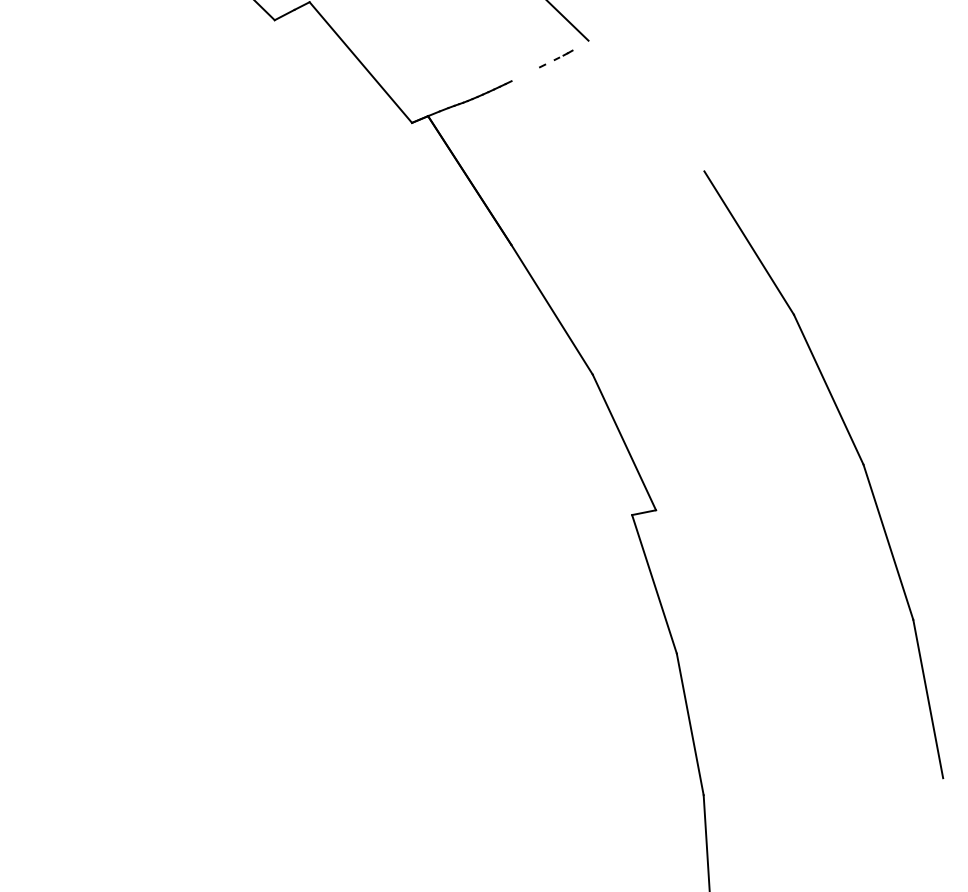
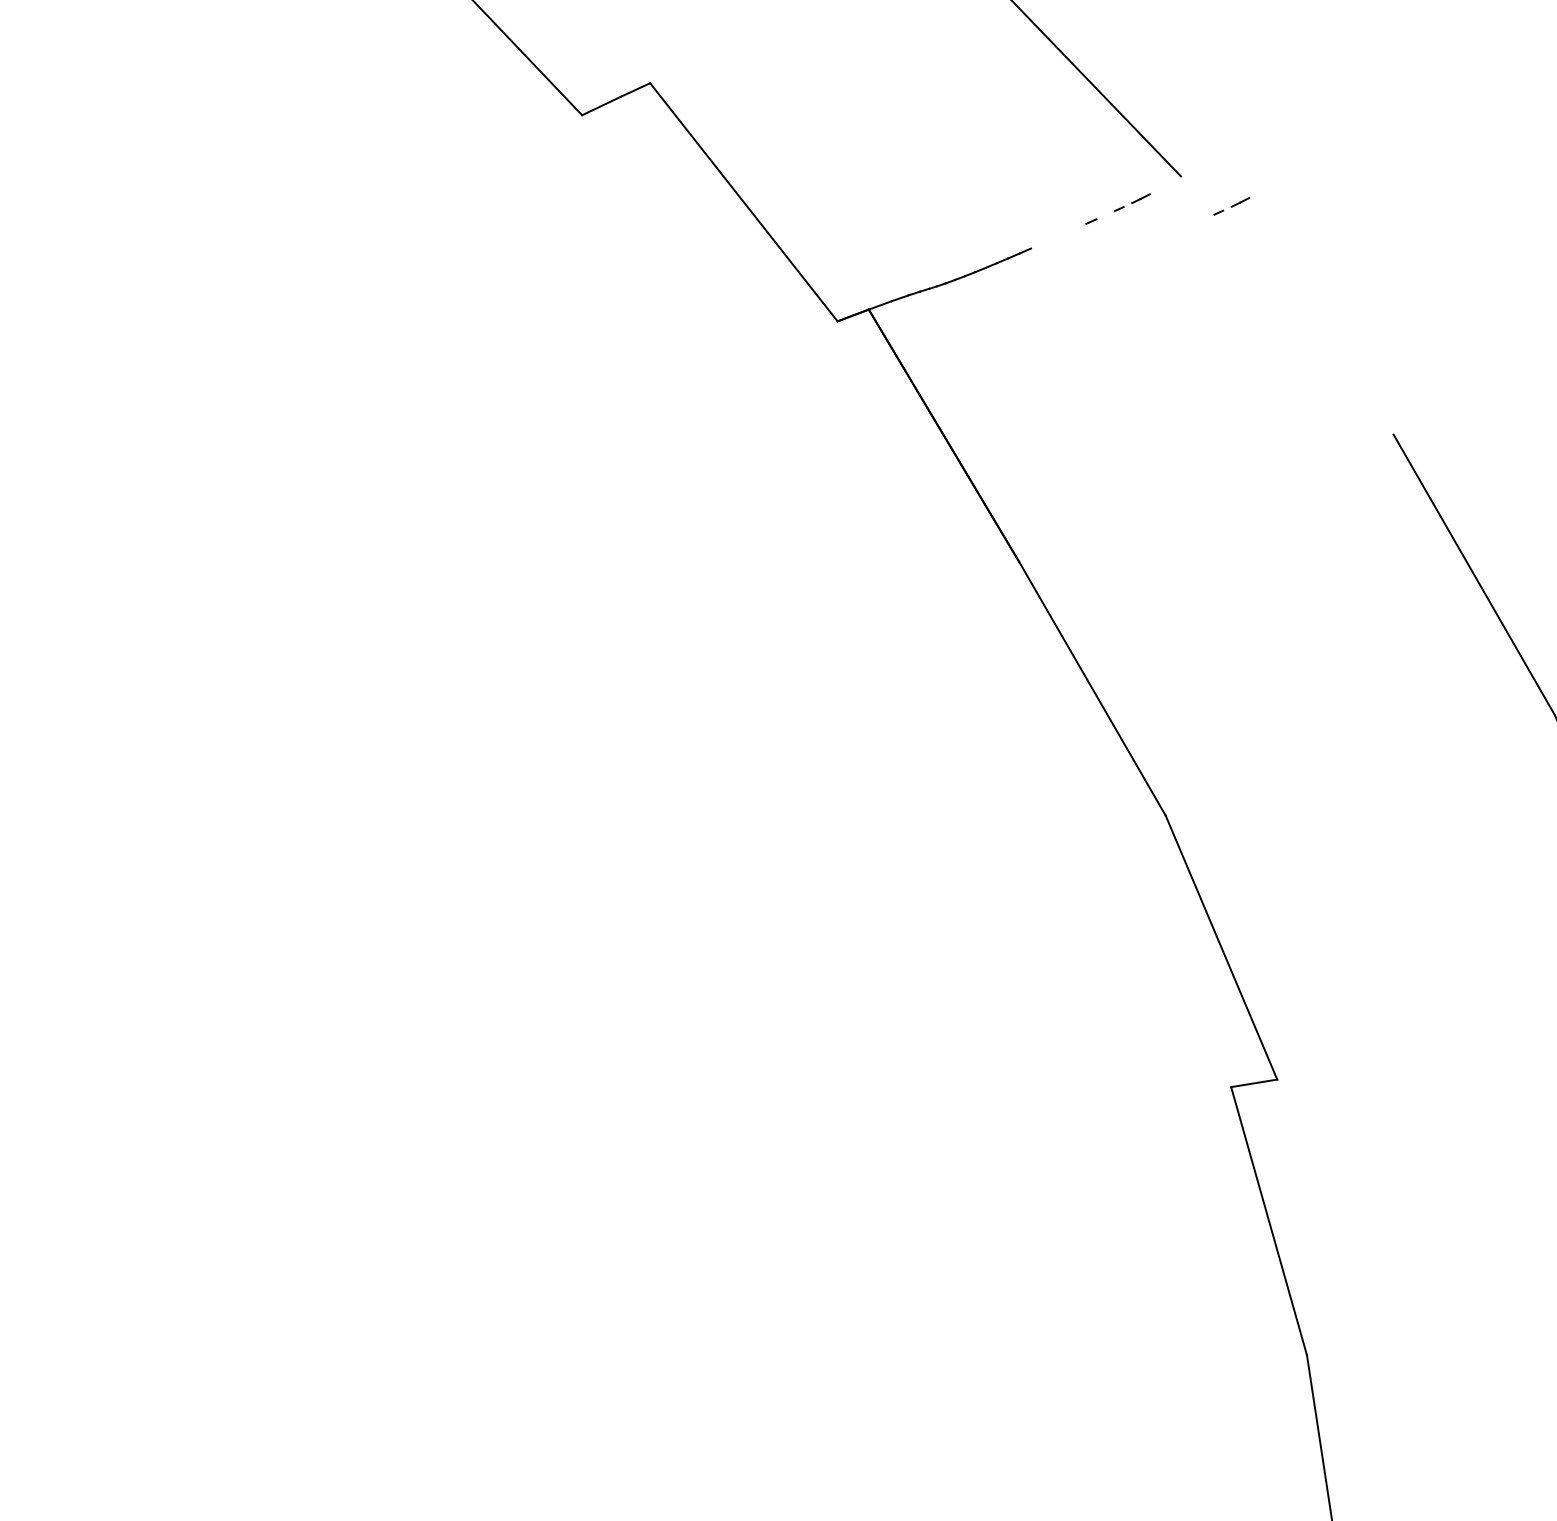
line: (615, 54) -> (1231, 204), added

